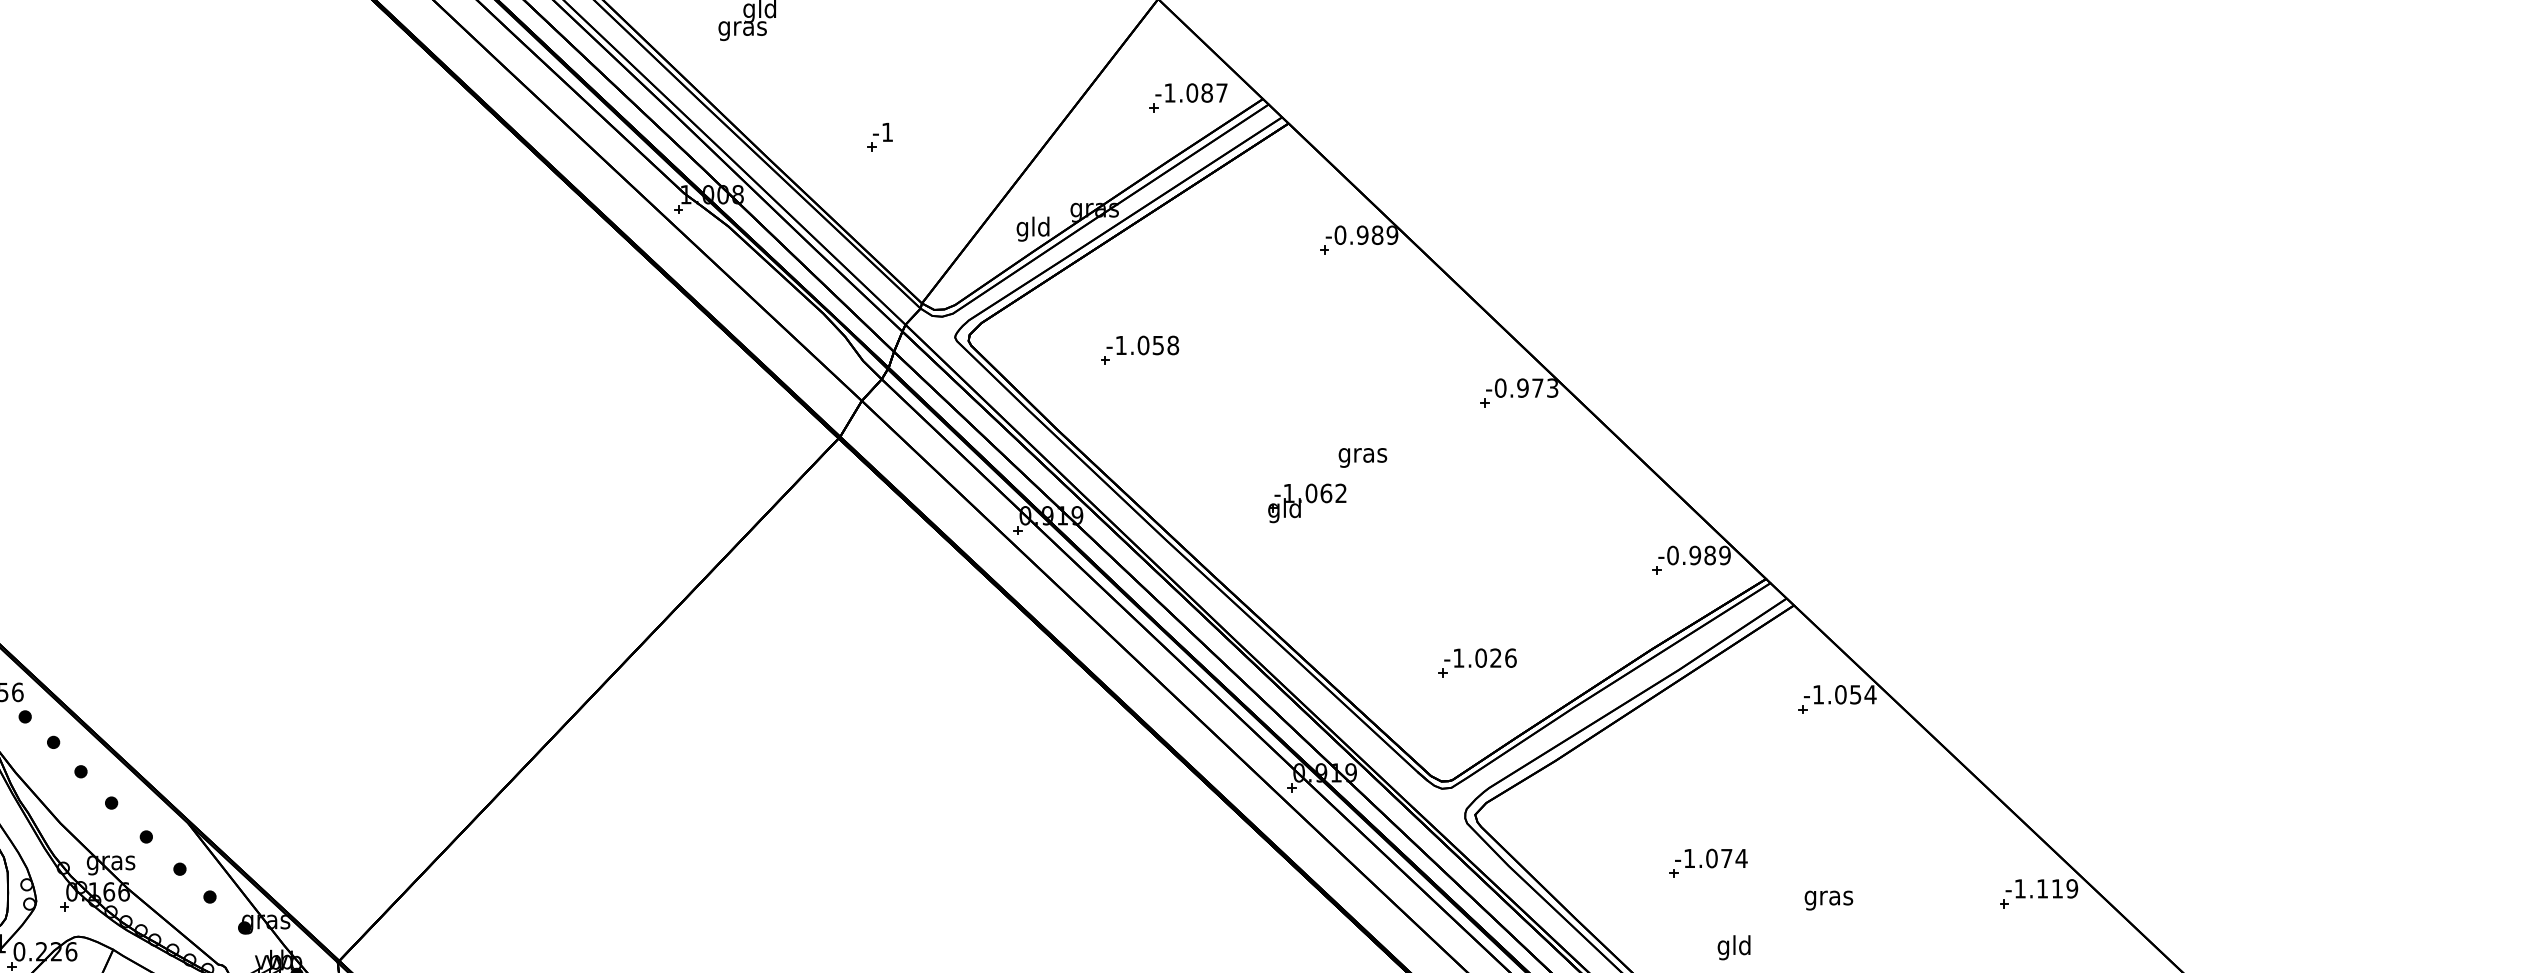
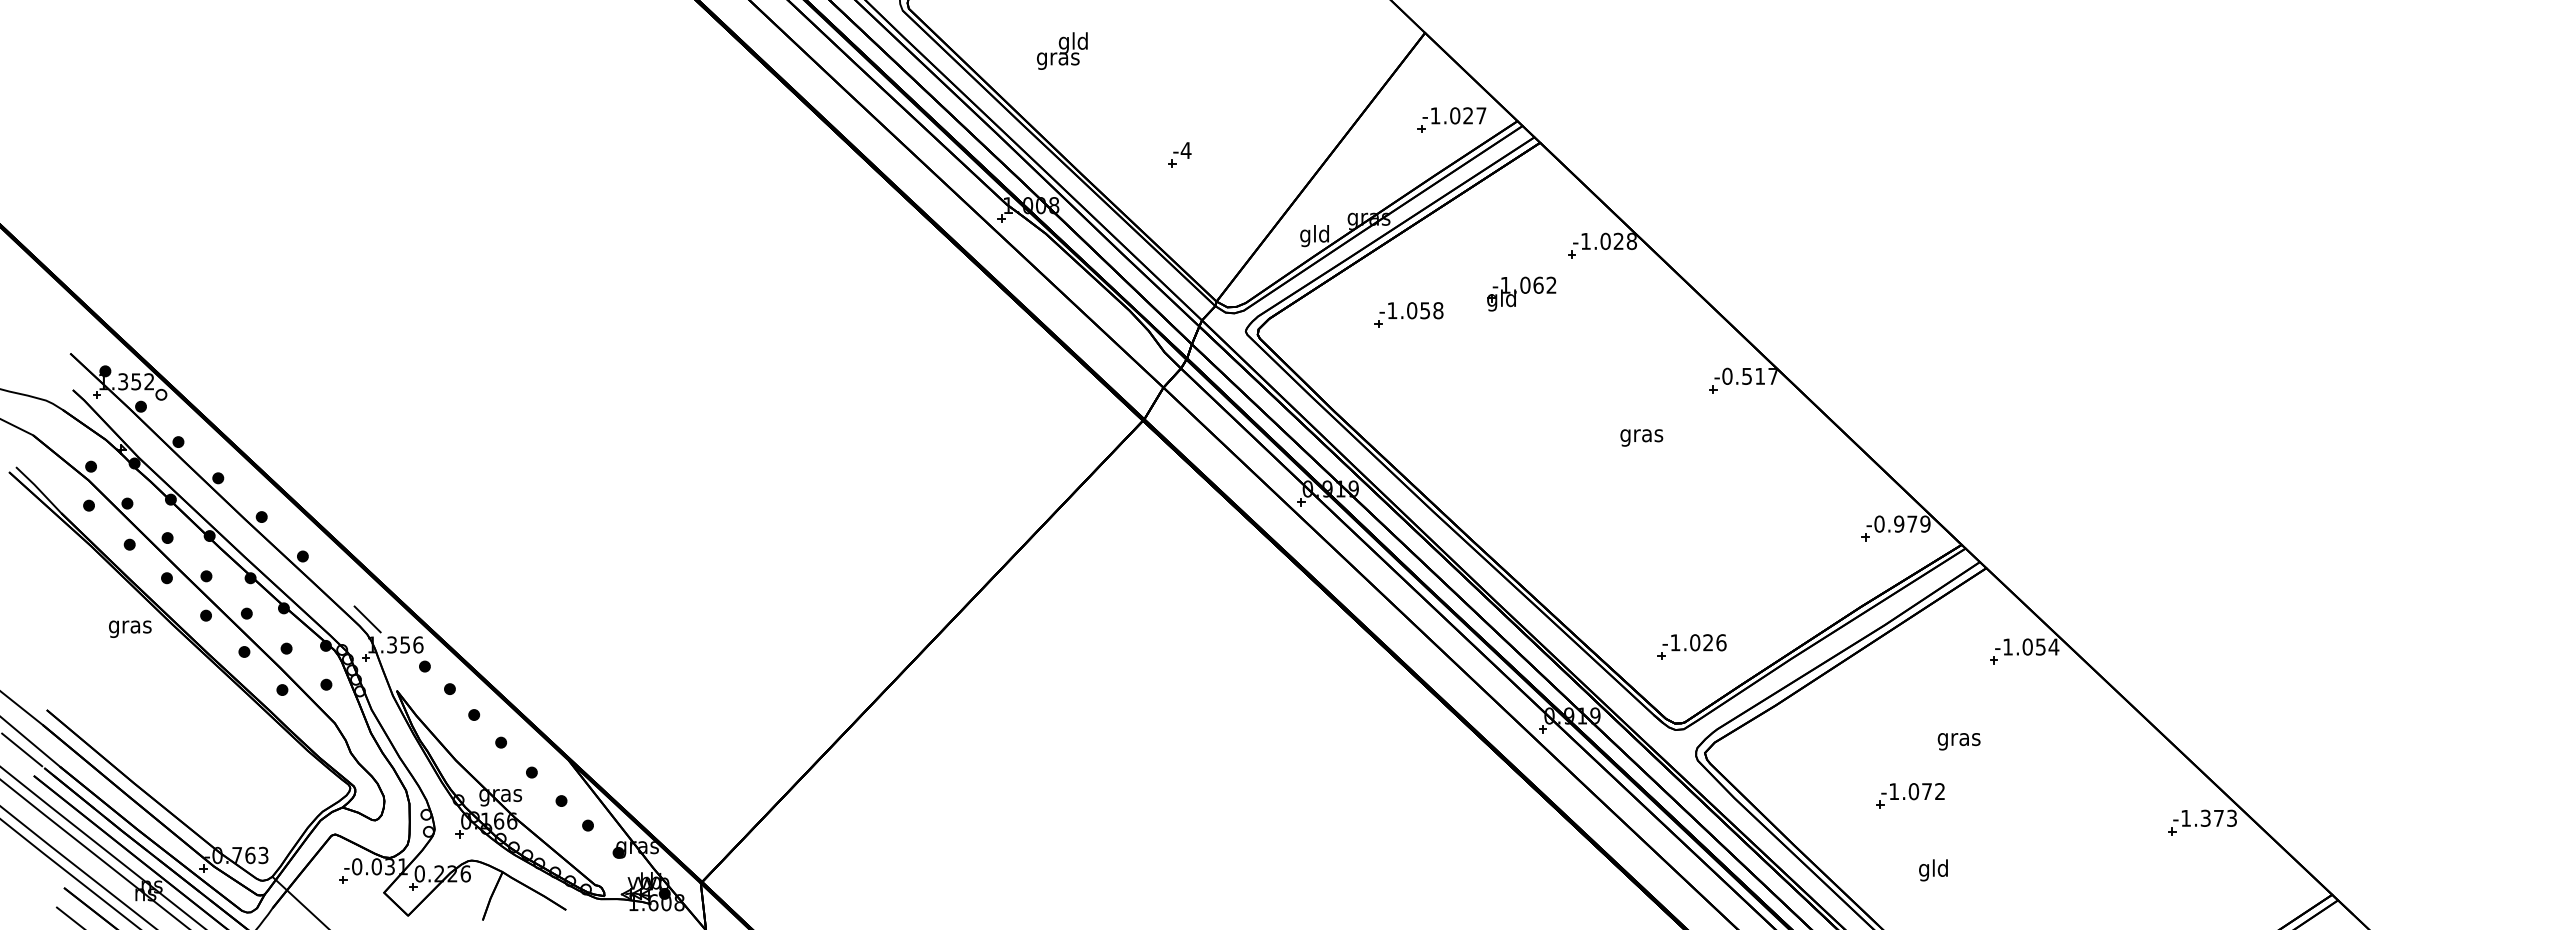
text: (1207, 92) -> (1468, 115), -1.087 -> -1.027
text: (886, 132) -> (1185, 150), -1 -> -4
text: (1365, 234) -> (1608, 240), -0.989 -> -1.028
part: (1139, 349) -> (1408, 314), moved
text: (1538, 387) -> (1760, 375), -0.973 -> -0.517
text: (1362, 457) -> (1641, 437), moved
part: (1307, 502) -> (1521, 293), moved
text: (1710, 554) -> (1912, 523), -0.989 -> -0.979
part: (1476, 662) -> (1691, 646), moved
text: (1740, 858) -> (1939, 791), -1.074 -> -1.072
text: (2056, 887) -> (2218, 817), -1.119 -> -1.373
text: (1828, 900) -> (1958, 741), moved

